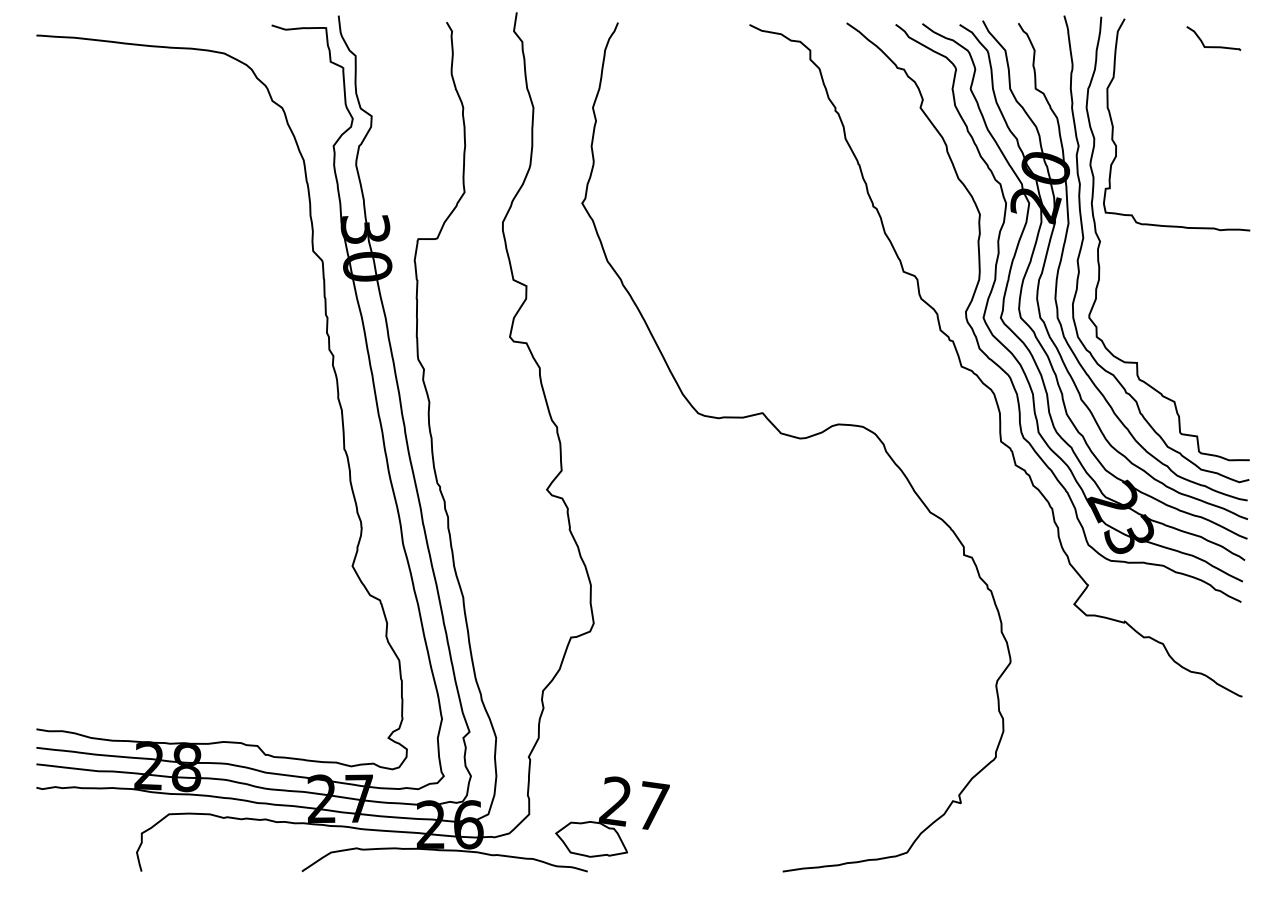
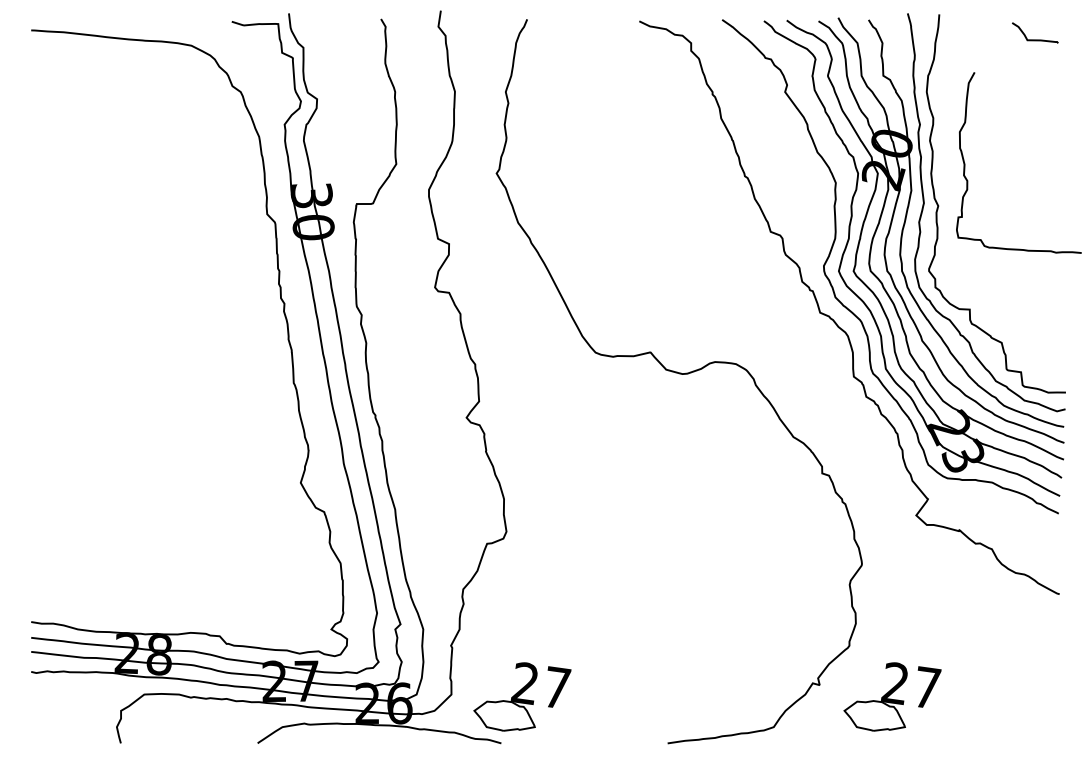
curve: (1113, 124) -> (965, 162), moved
part: (1046, 816) -> (892, 696), added

